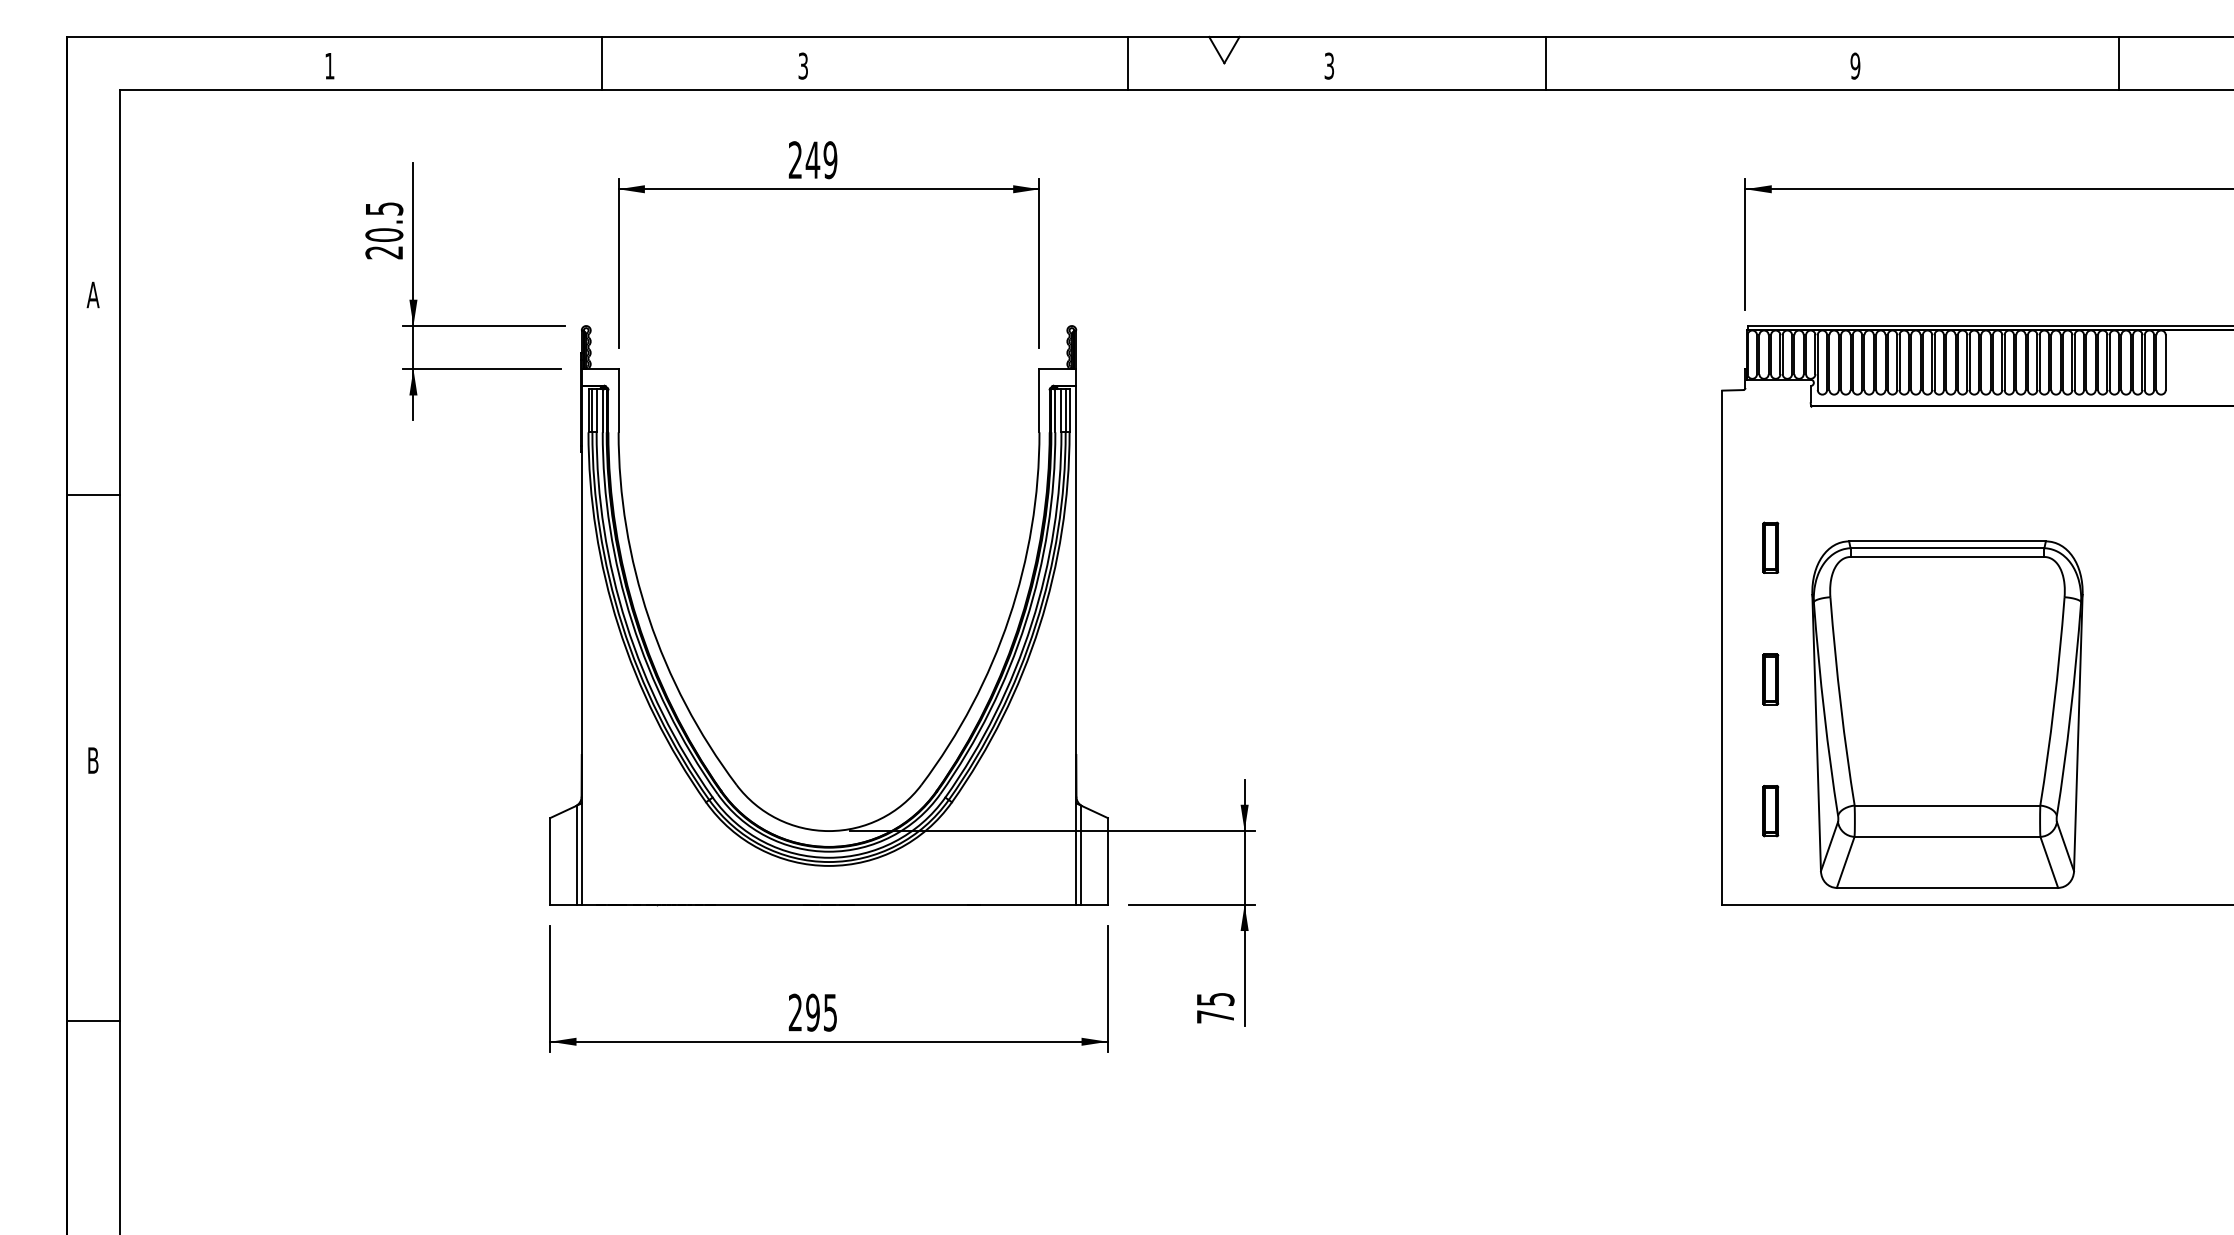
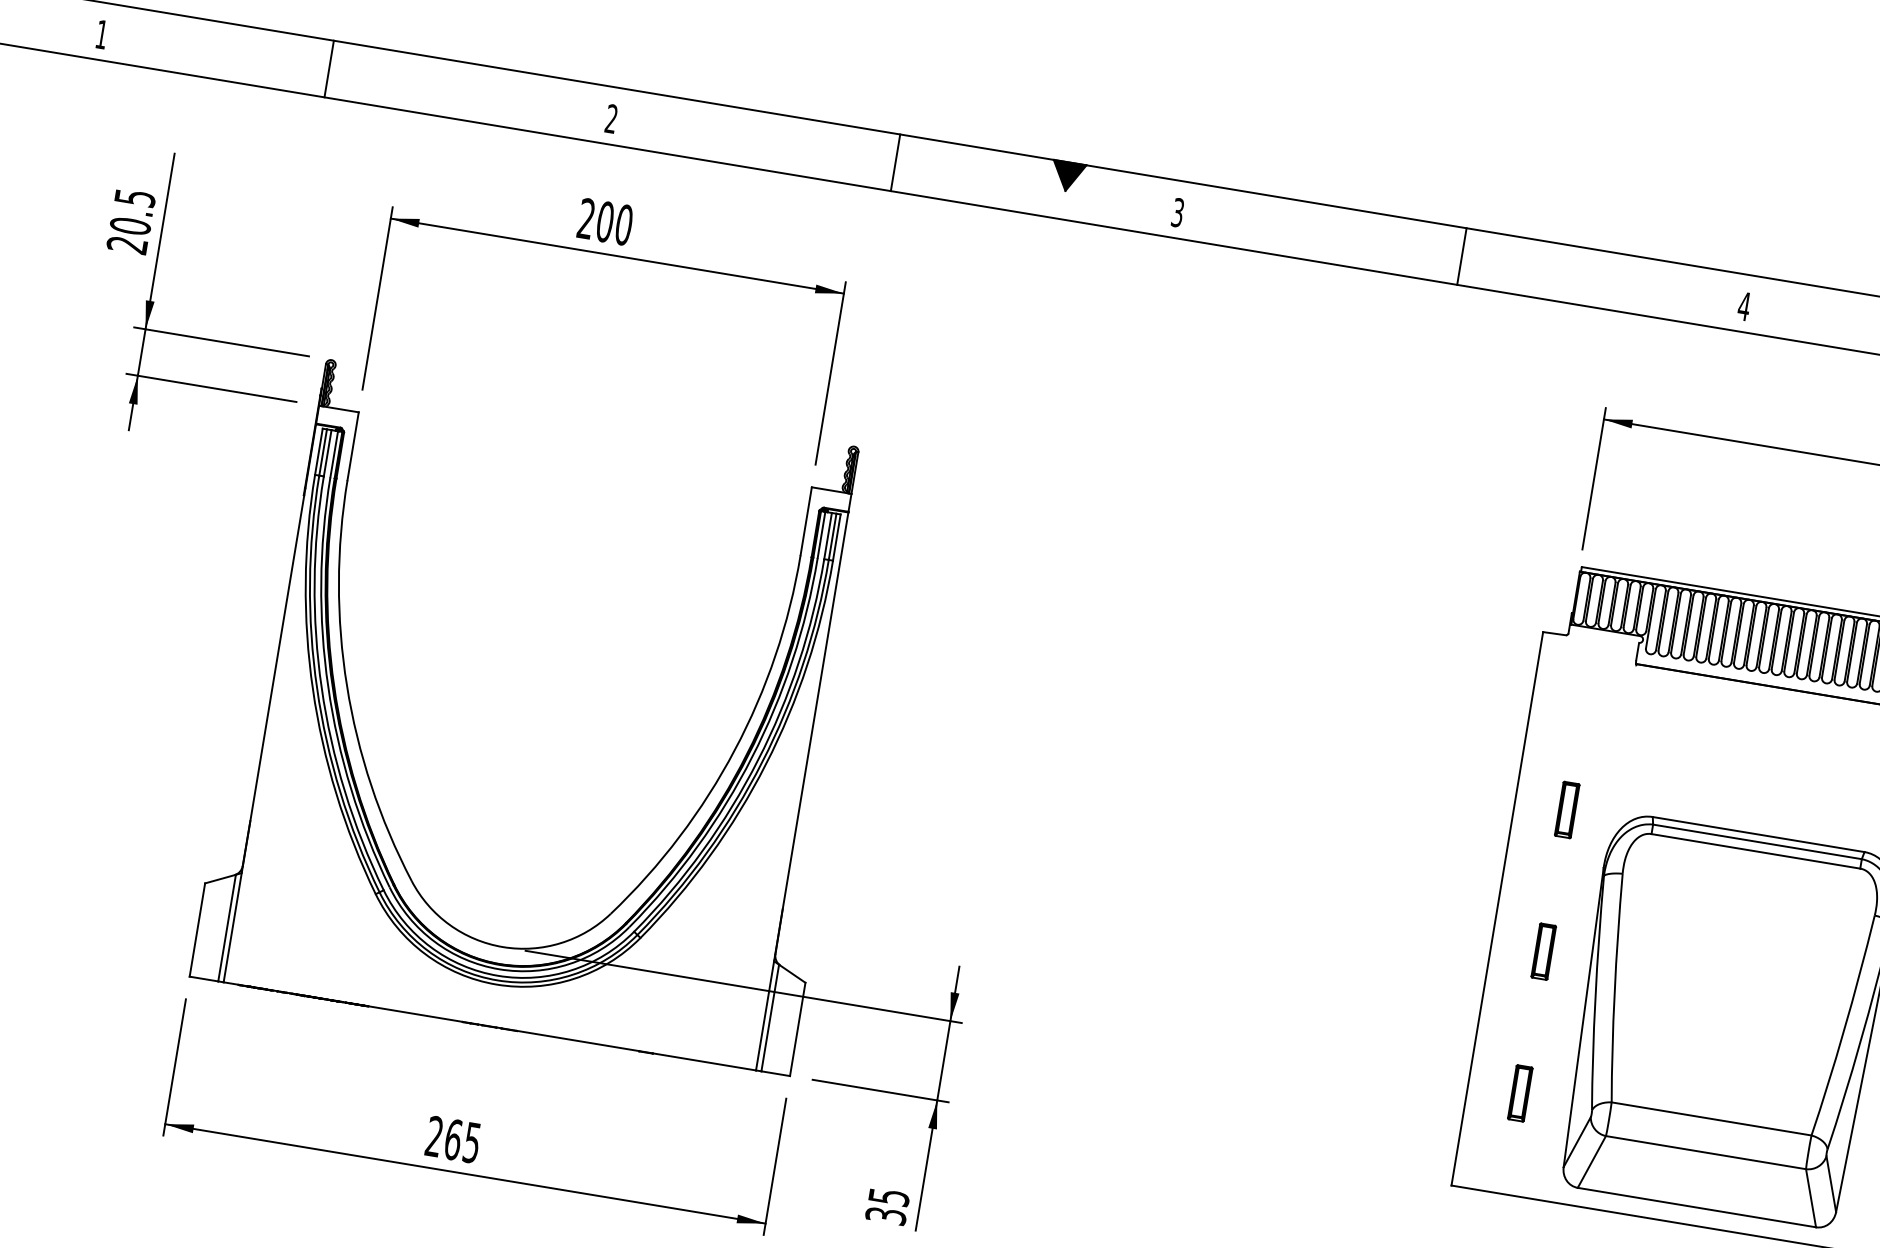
fill: (1224, 49) -> (1068, 176), added
line: (602, 62) -> (329, 68), moved
line: (1127, 62) -> (895, 161), moved
line: (1545, 62) -> (1461, 255), moved
text: (1855, 65) -> (1744, 305), 9 -> 4
text: (802, 66) -> (610, 119), 3 -> 2
text: (821, 160) -> (614, 223), 249 -> 200
text: (813, 1012) -> (453, 1139), 295 -> 265
text: (1215, 1016) -> (885, 1215), 75 -> 35

